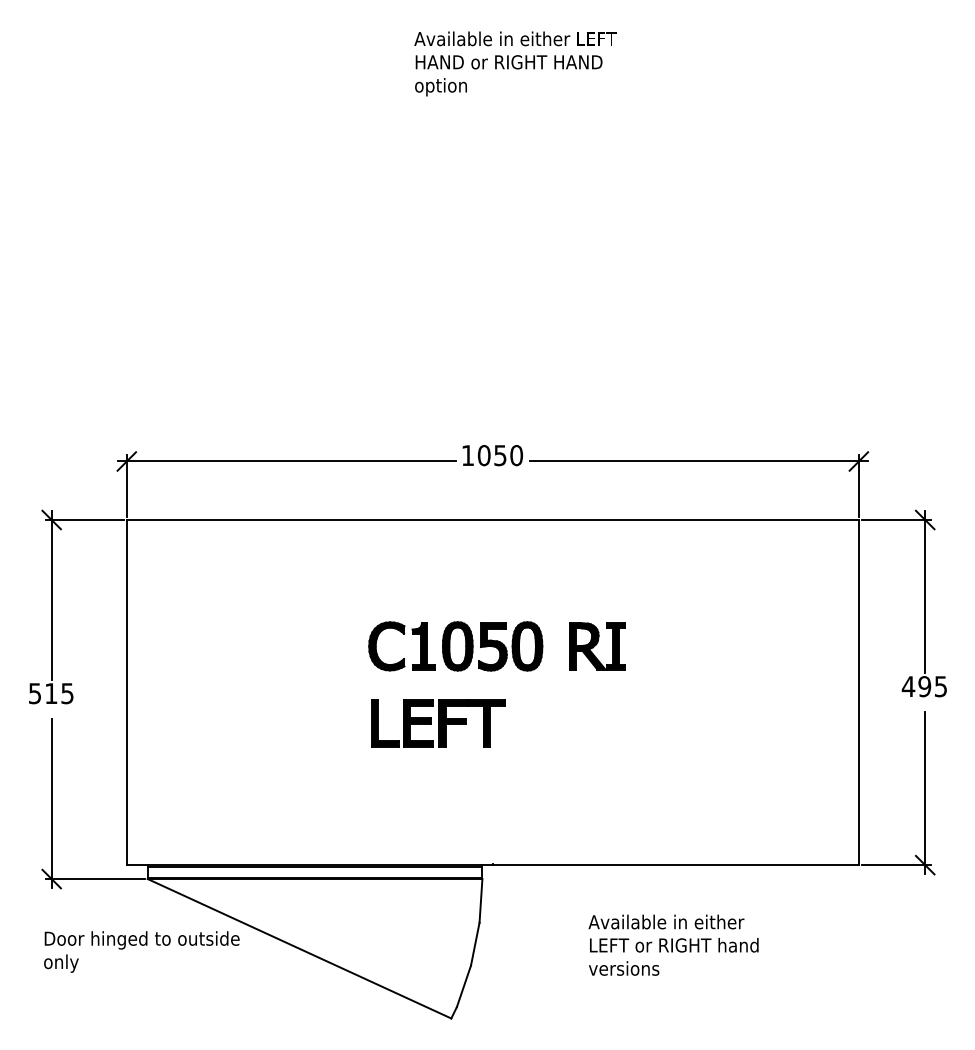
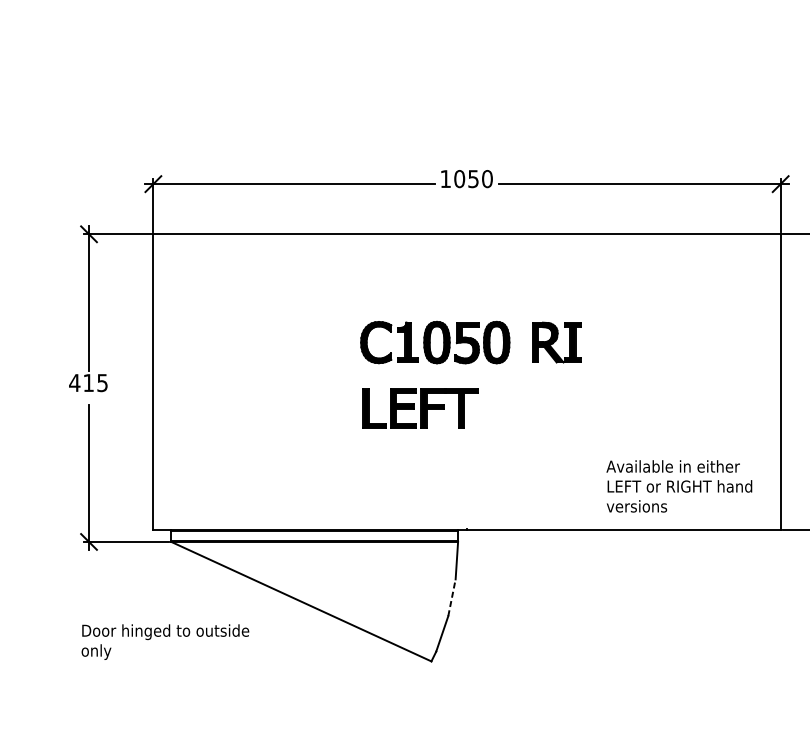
text: (34, 693) -> (74, 382), 515 -> 415
line: (475, 944) -> (452, 598), solid -> dashed
text: (673, 944) -> (679, 485), moved
text: (141, 951) -> (165, 641), moved

